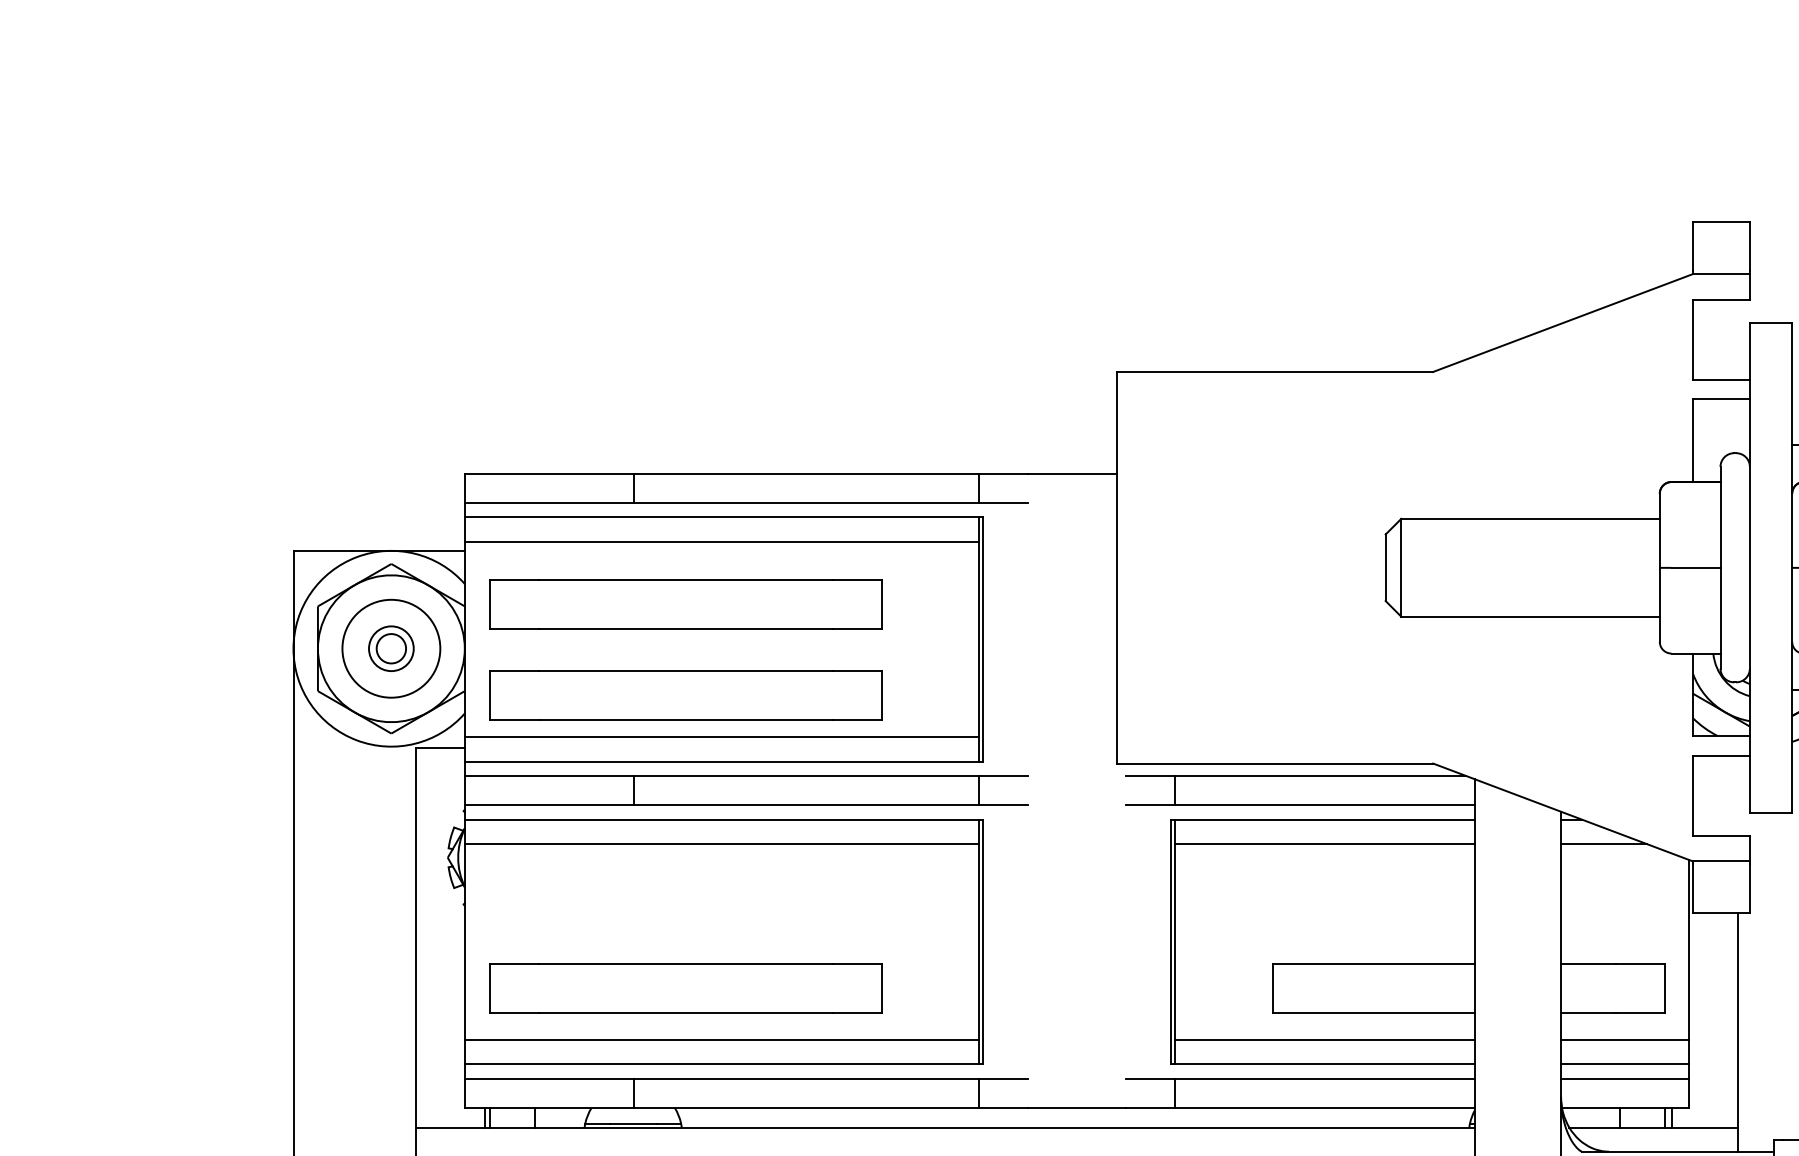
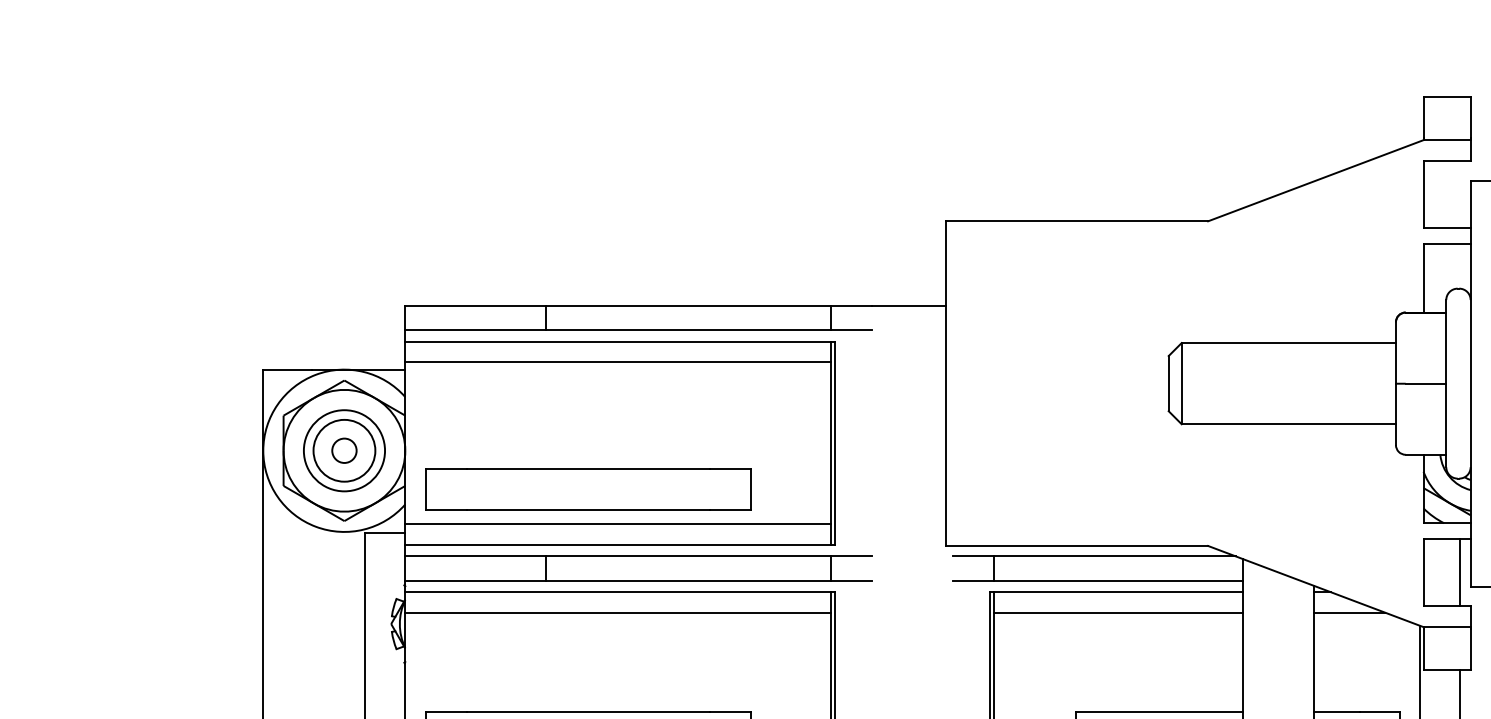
part: (685, 604) -> (588, 414), removed
circle: (391, 648) -> (344, 450), size x1.67
line: (1737, 795) -> (1460, 572), added

